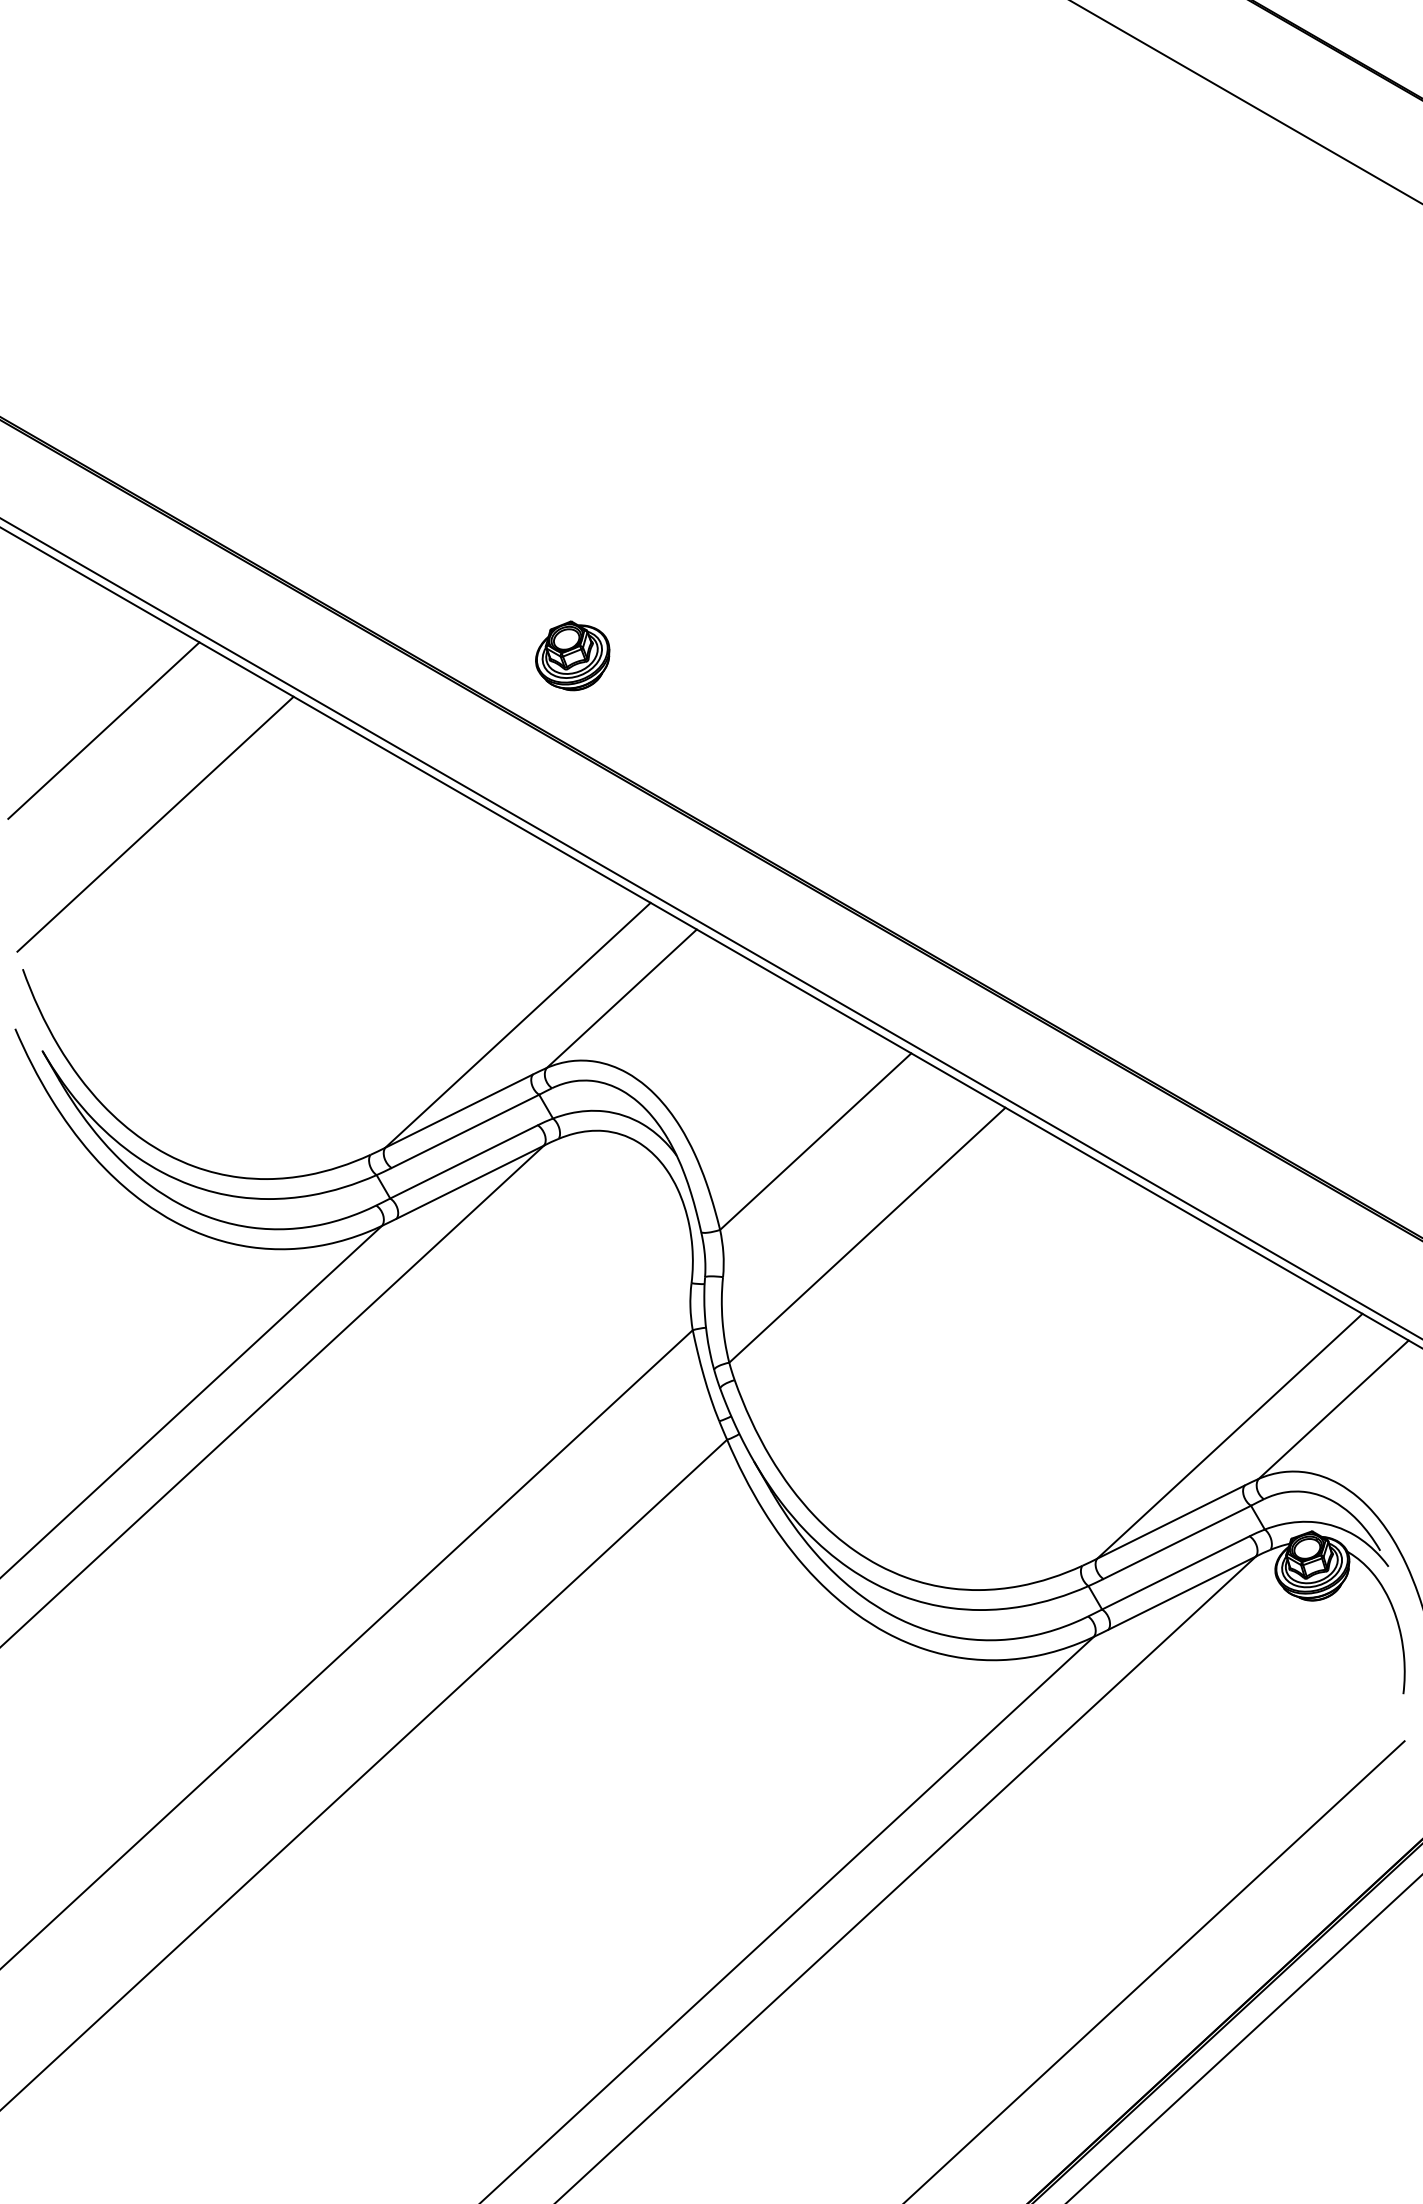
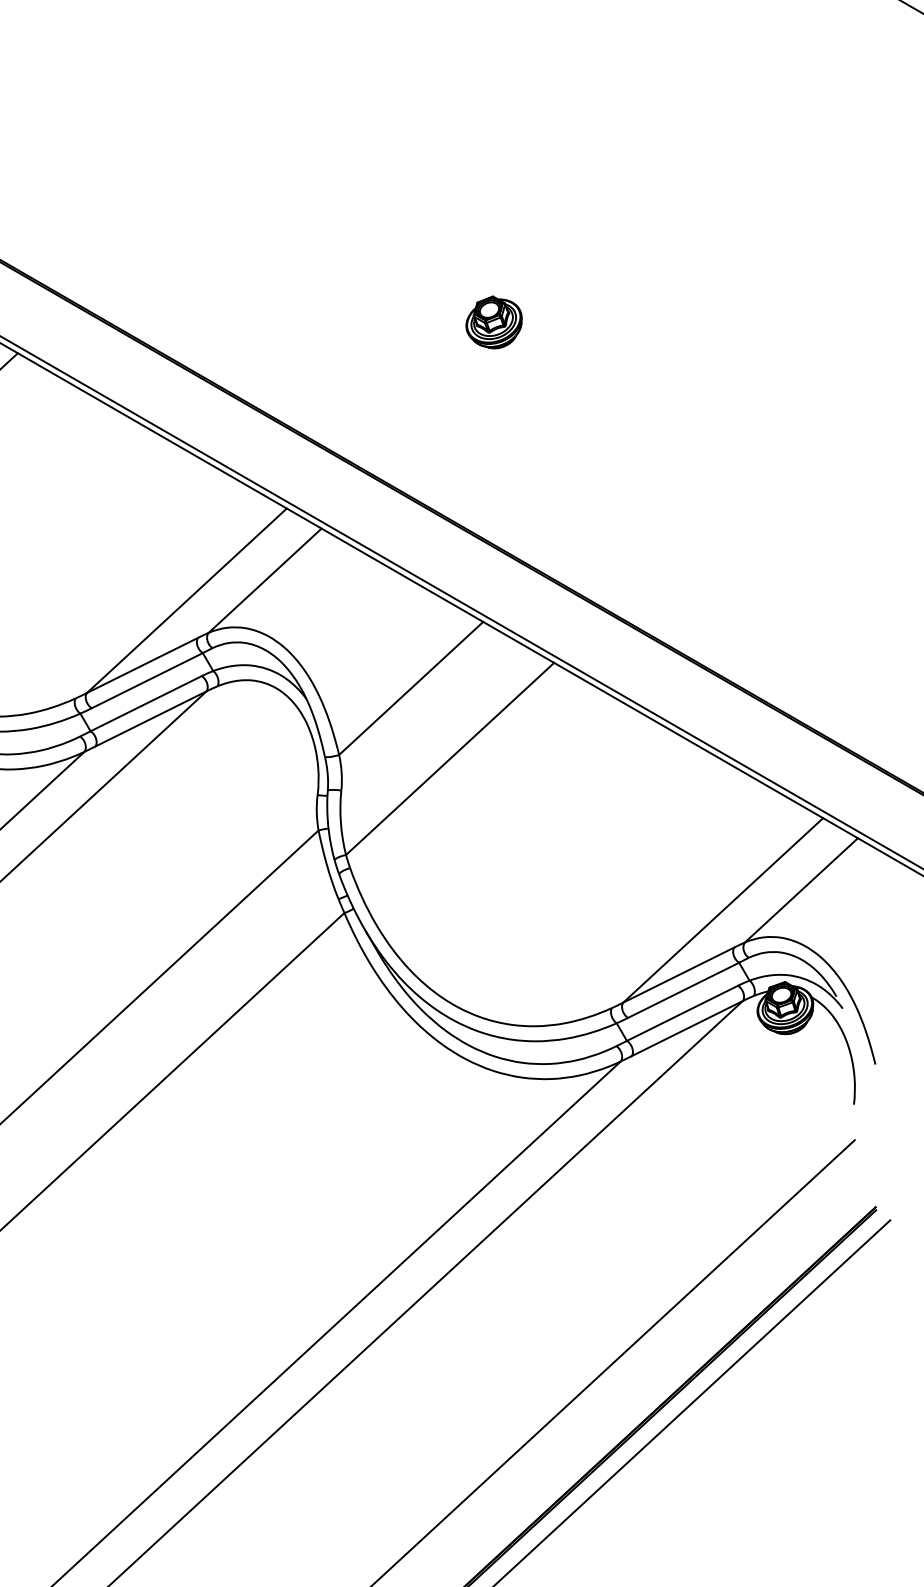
part: (572, 655) -> (493, 322), moved

